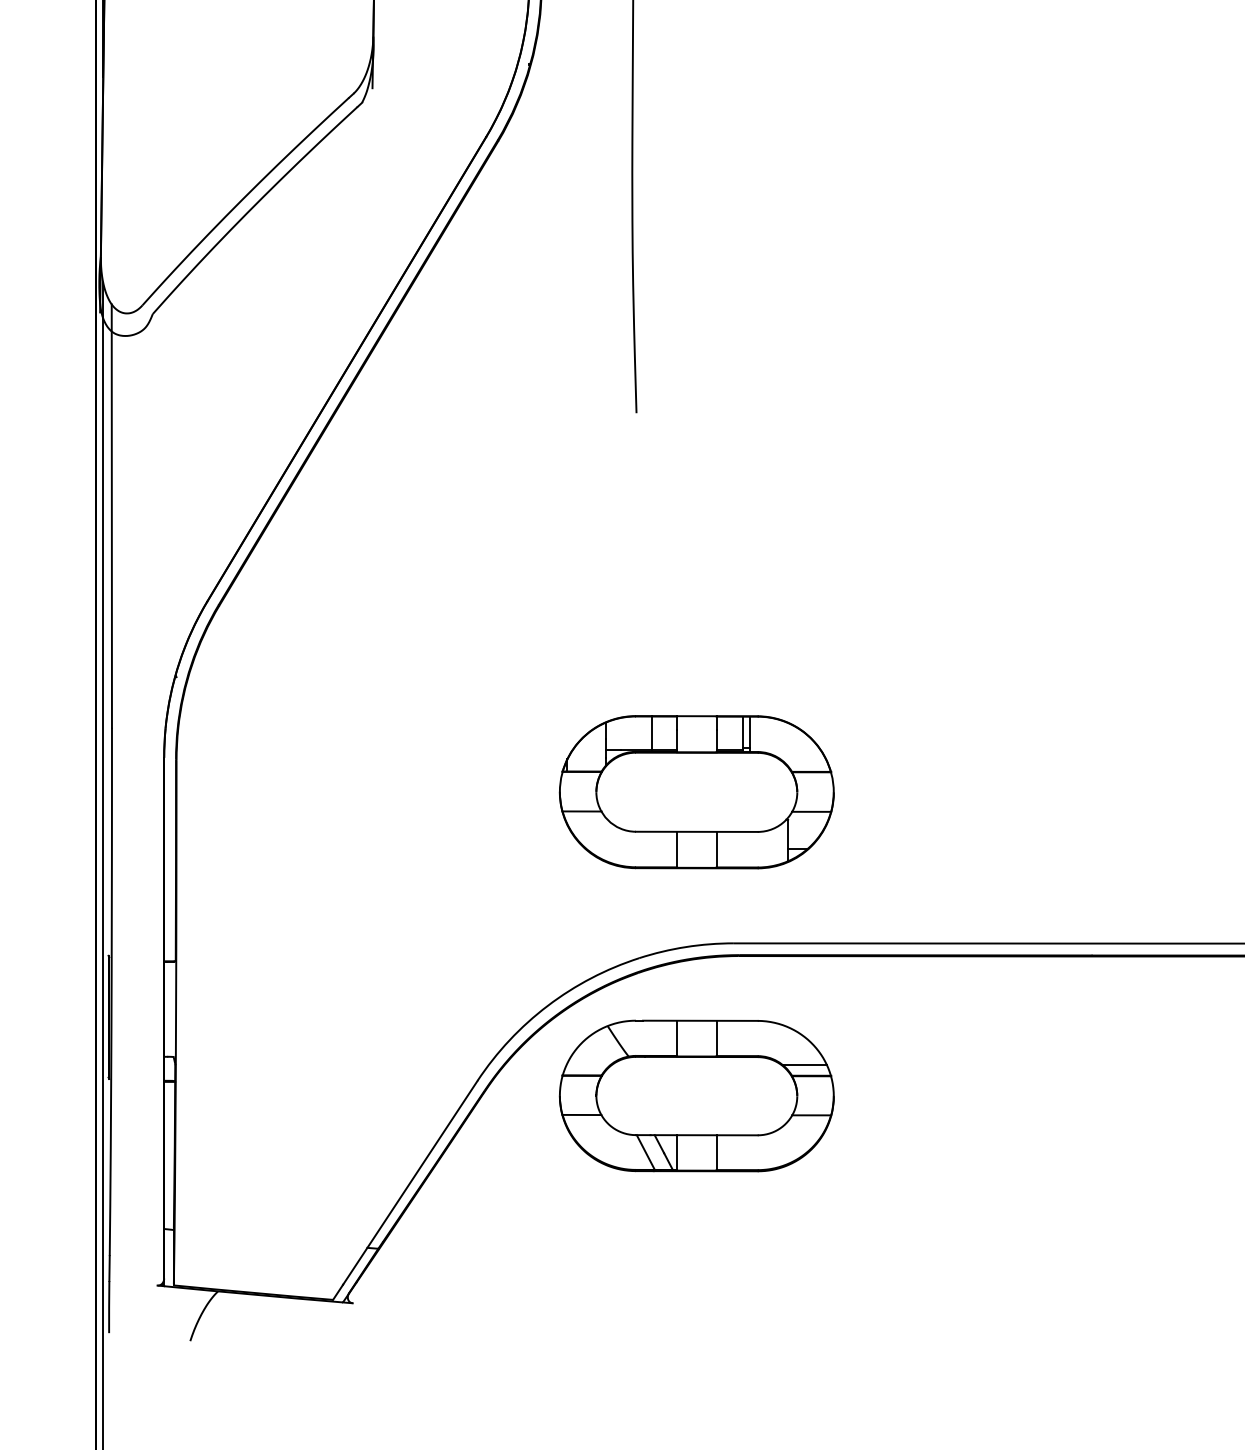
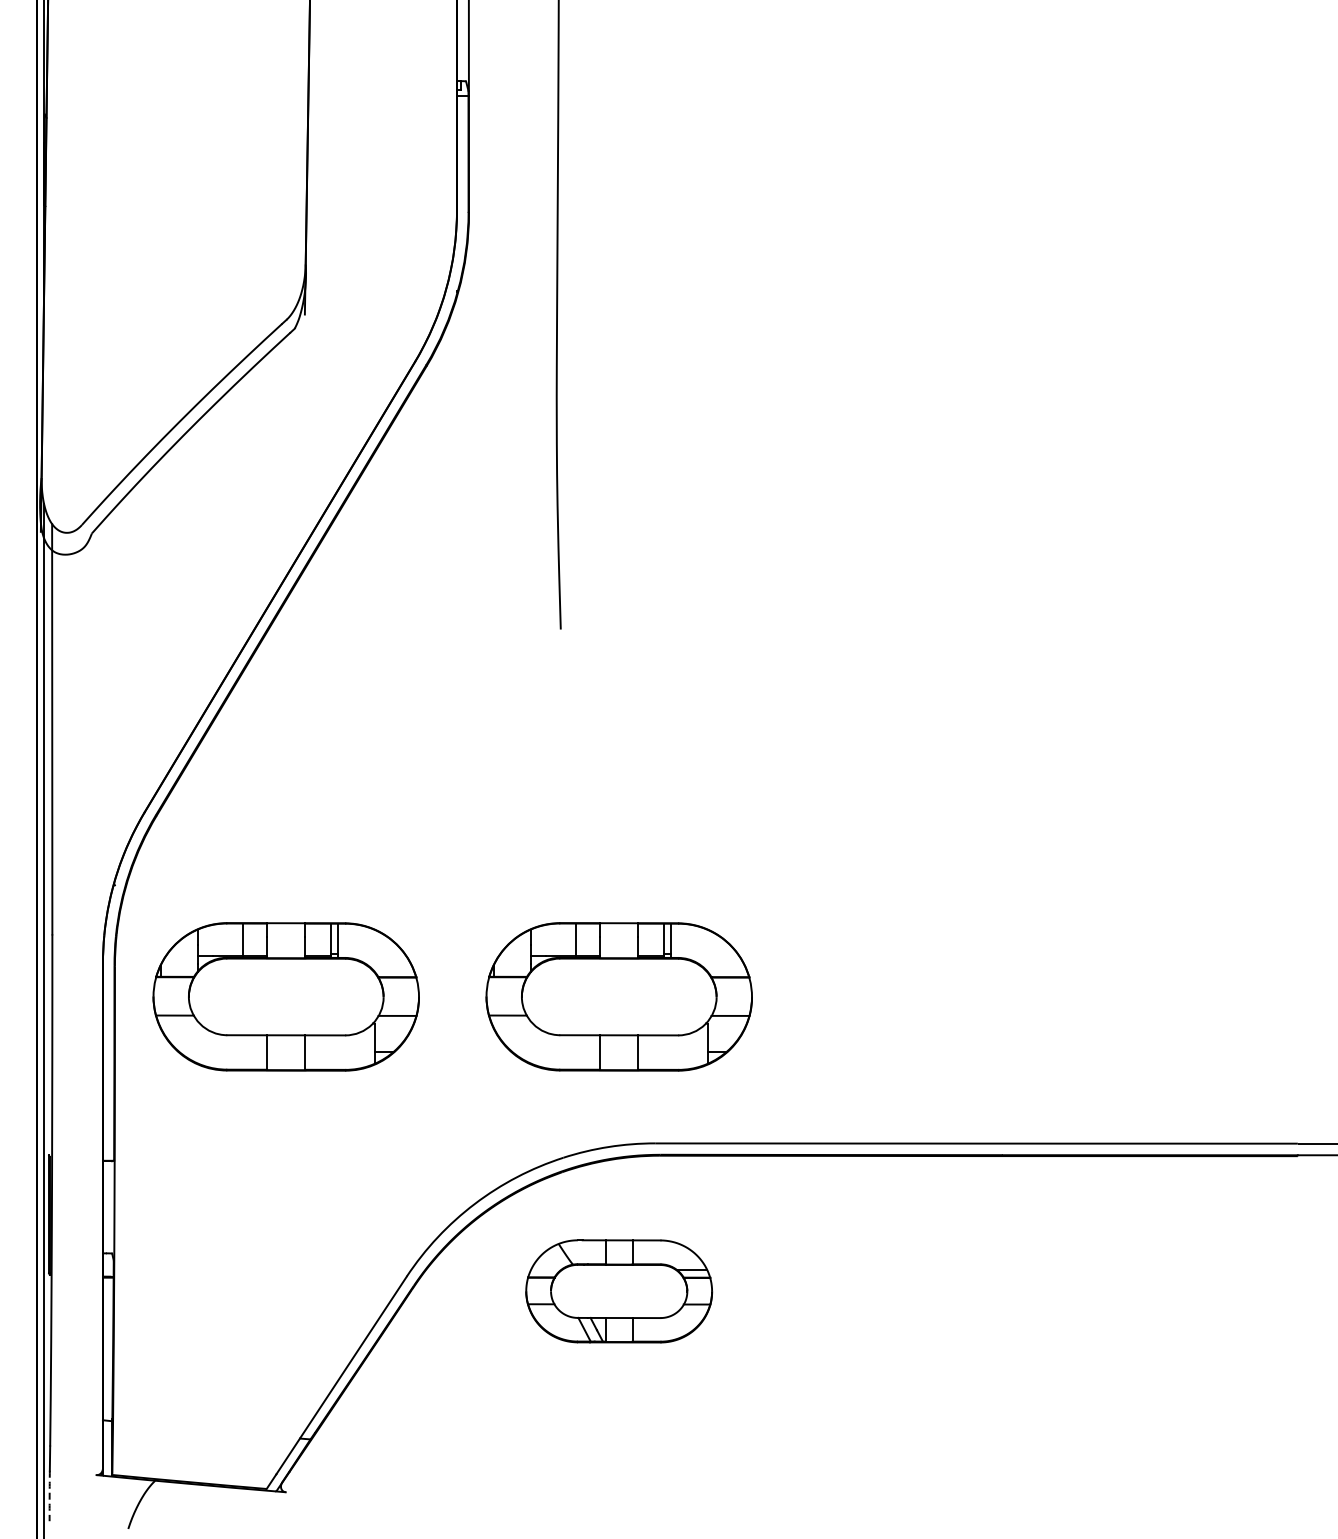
part: (352, 791) -> (285, 996), added
part: (696, 1096) -> (618, 1291), size x0.7
arc: (109, 1306) -> (49, 1495), solid -> dashed

